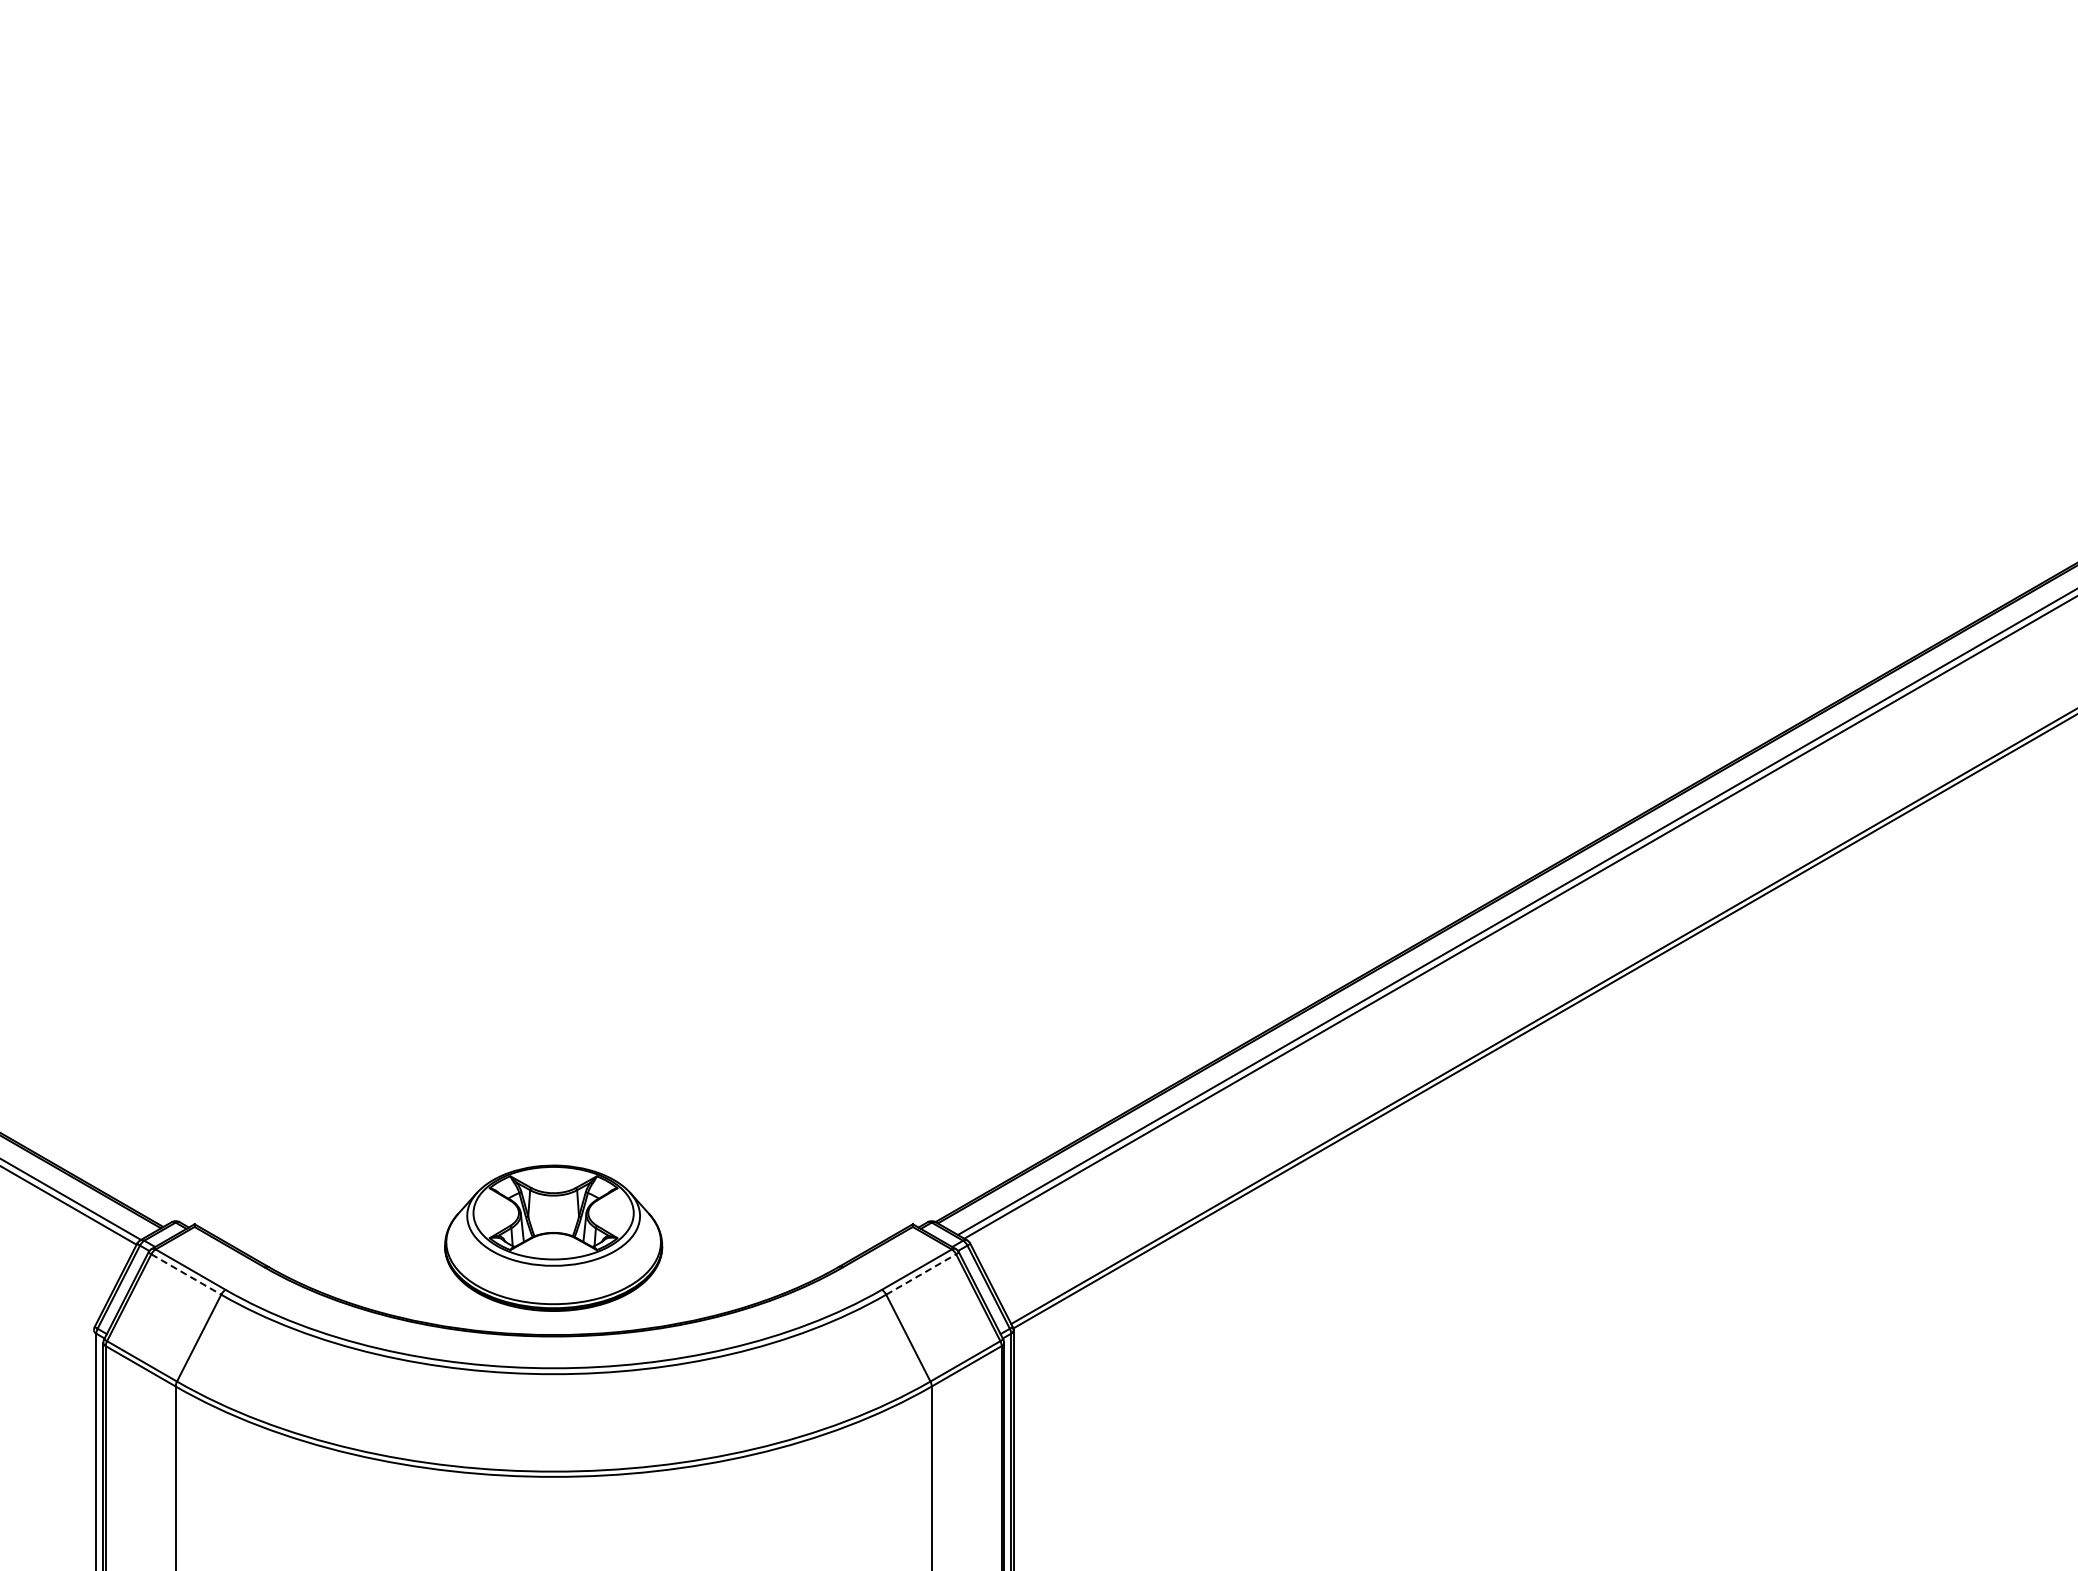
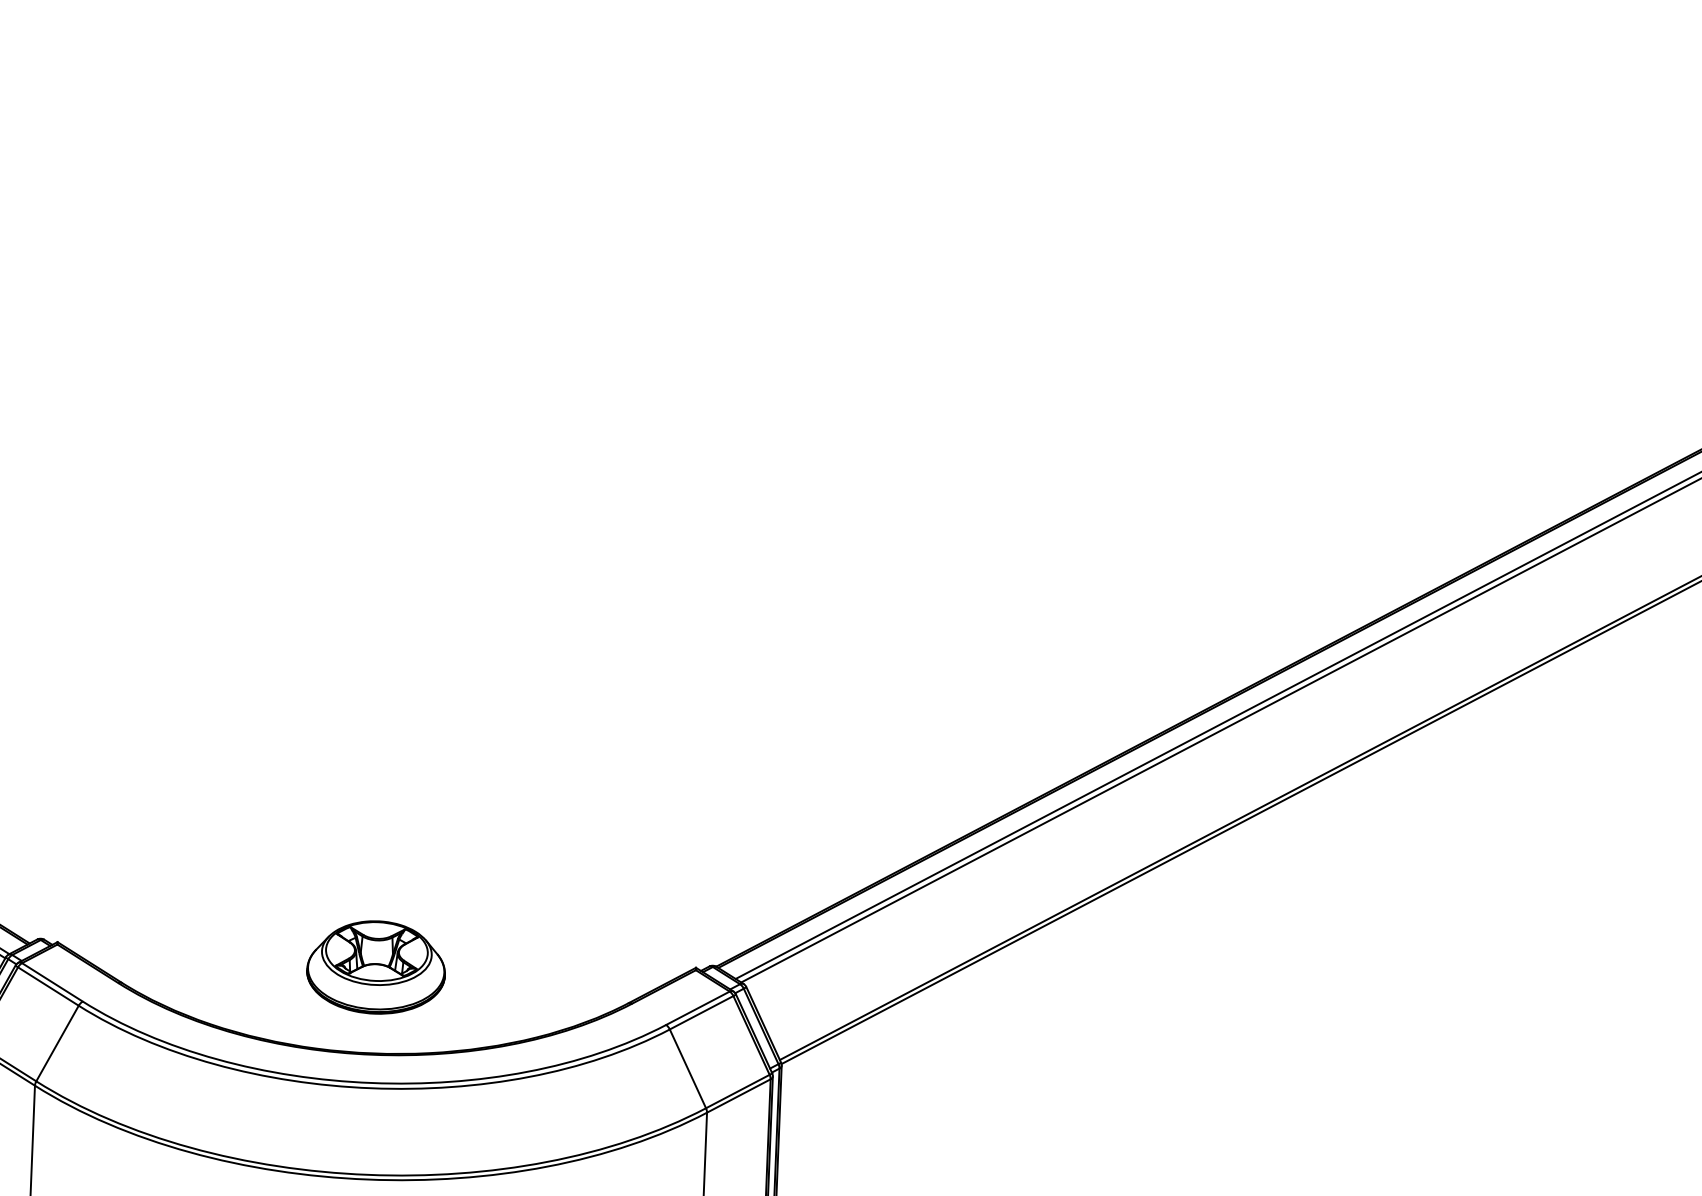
part: (553, 1238) -> (376, 967), size x0.71
line: (186, 1274) -> (48, 986), dashed -> solid
line: (921, 1274) -> (701, 1012), dashed -> solid

